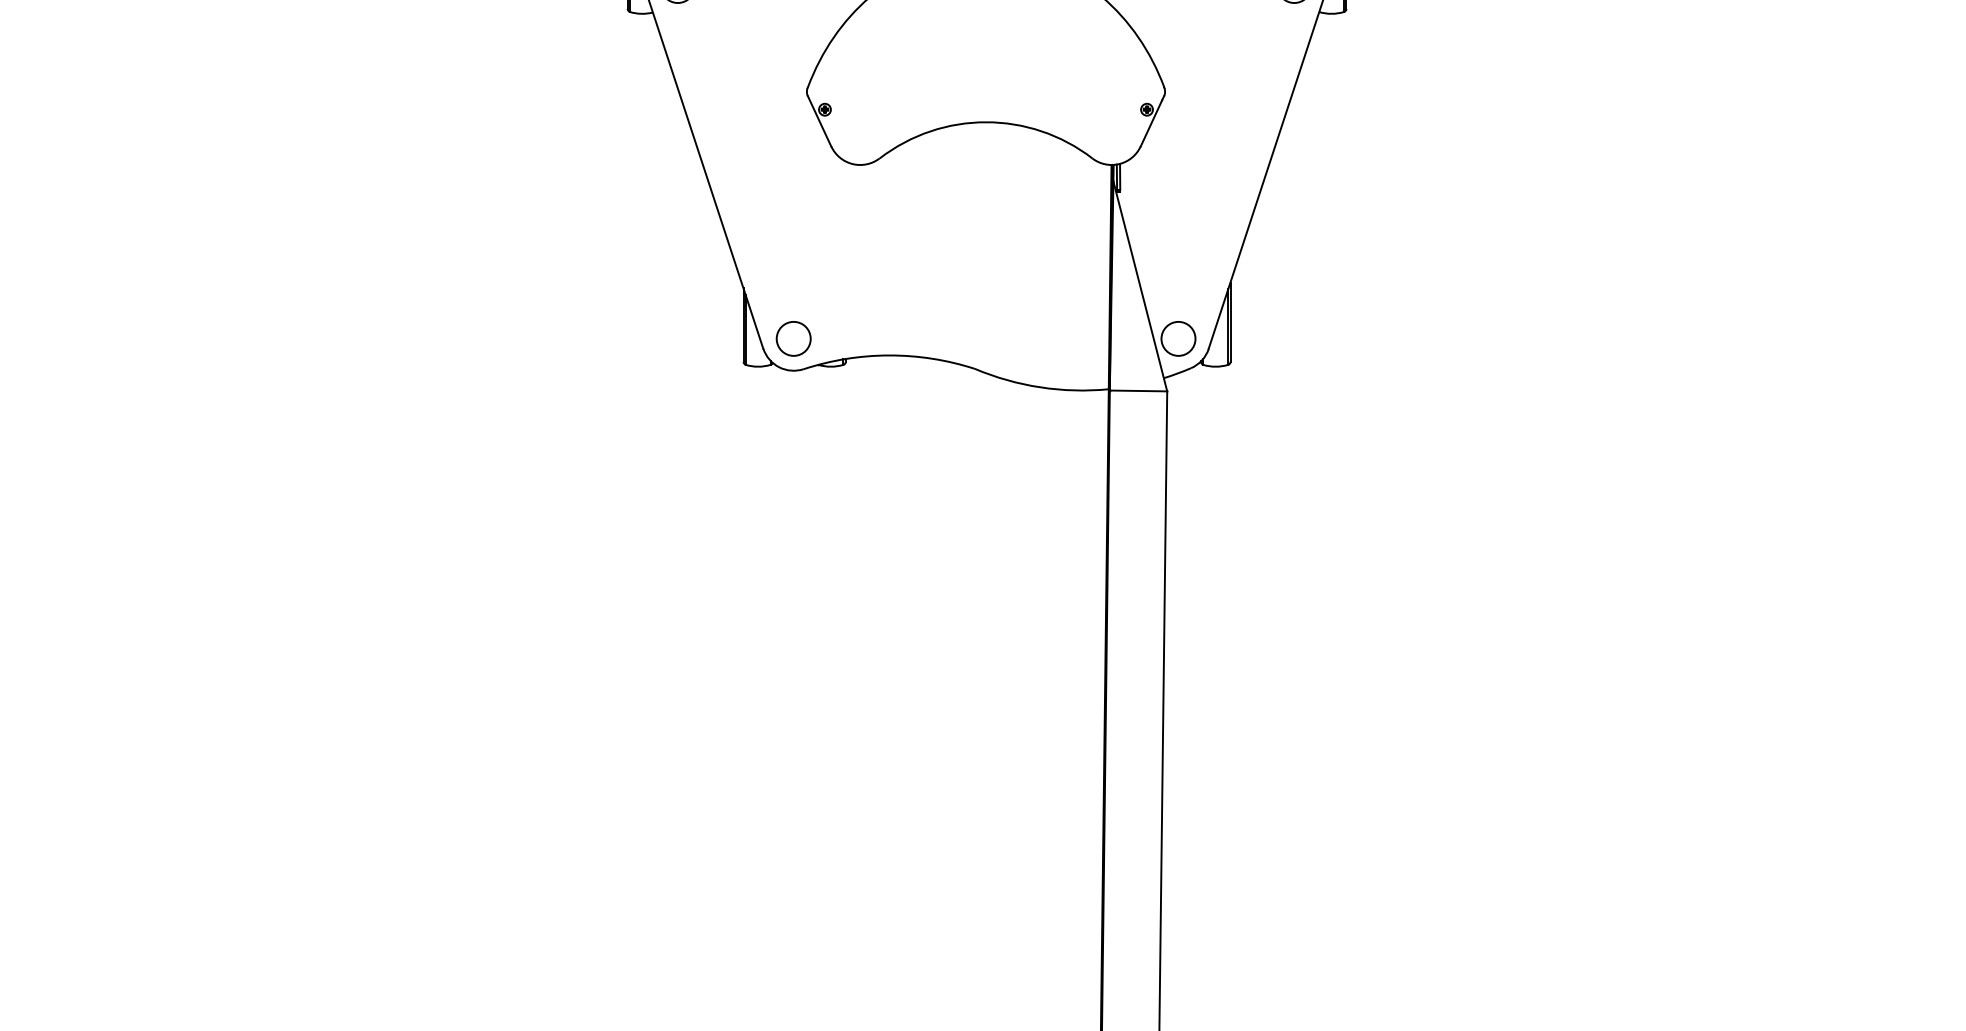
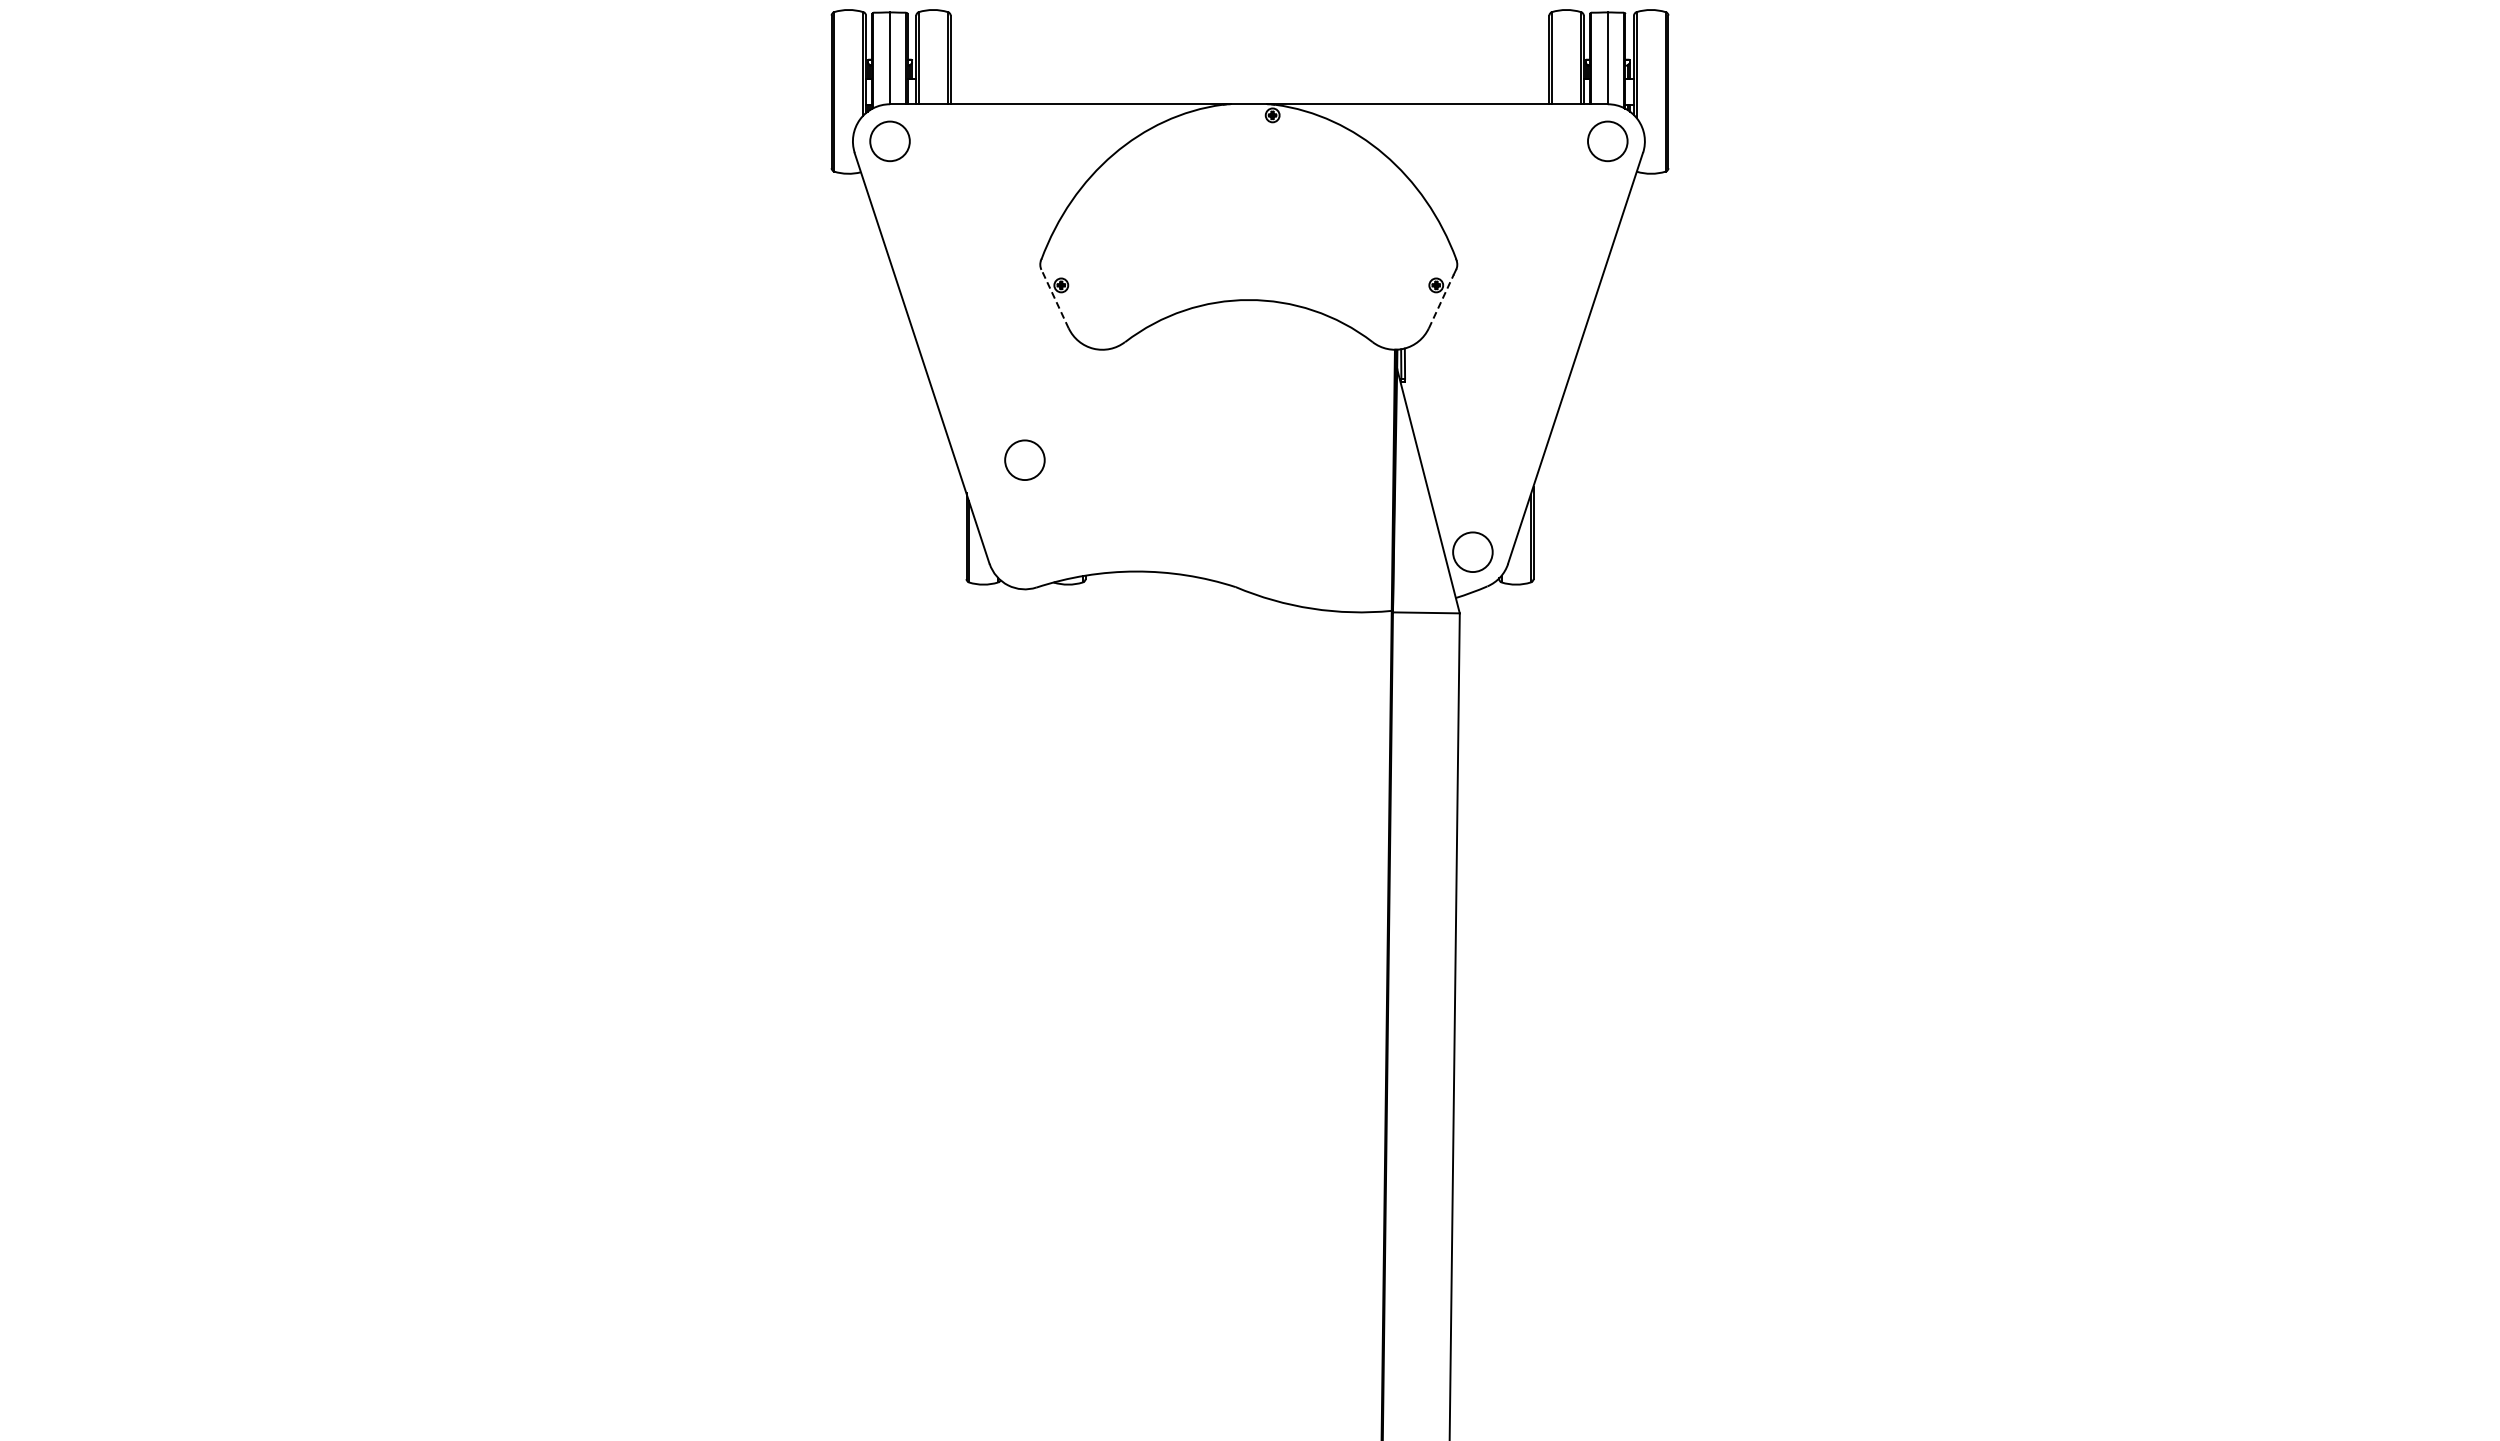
line: (819, 120) -> (1054, 298), solid -> dashed
line: (1151, 123) -> (1441, 301), solid -> dashed
circle: (793, 338) -> (1024, 459), moved

